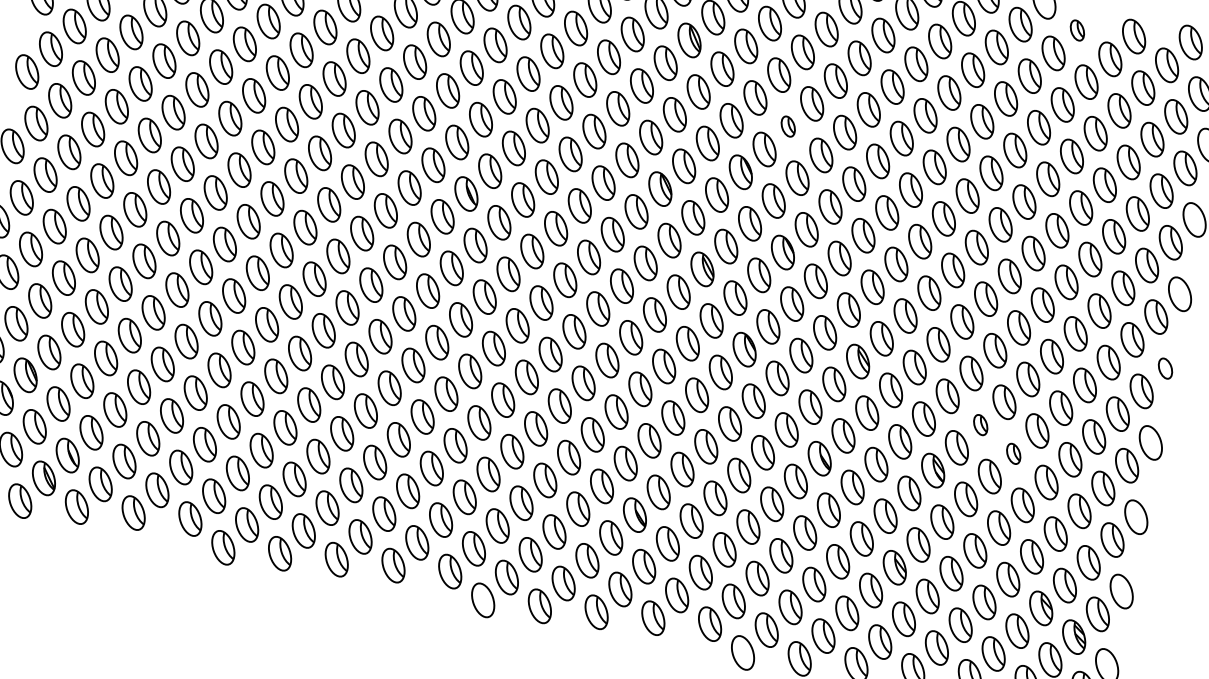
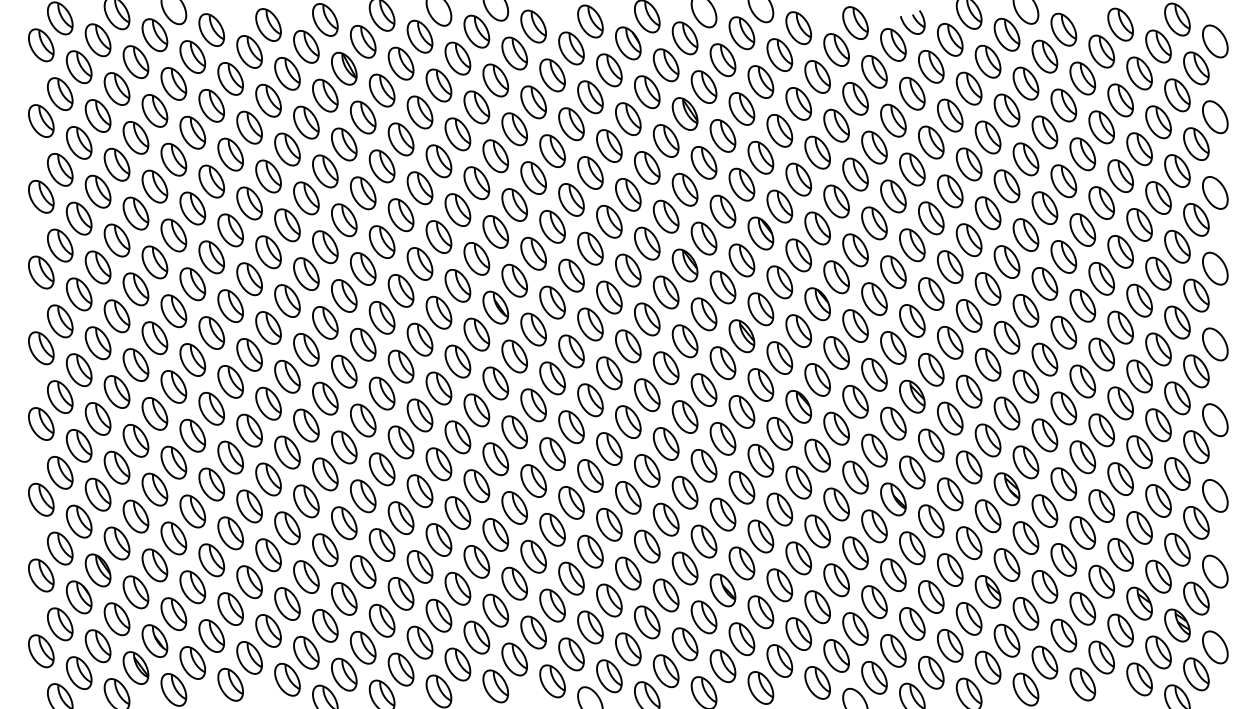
part: (1077, 30) -> (1063, 29), size x1.67
part: (788, 126) -> (798, 179), size x1.67
part: (1165, 368) -> (1215, 344), size x1.67
part: (980, 425) -> (1044, 435), size x1.67
part: (1013, 453) -> (1082, 457), size x1.67

